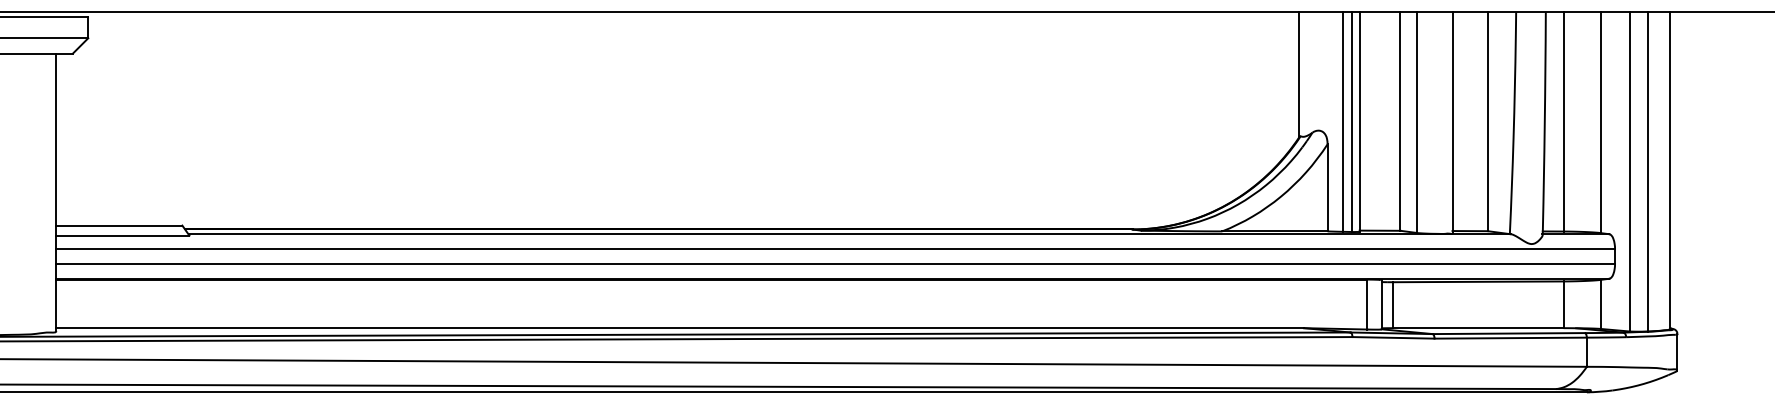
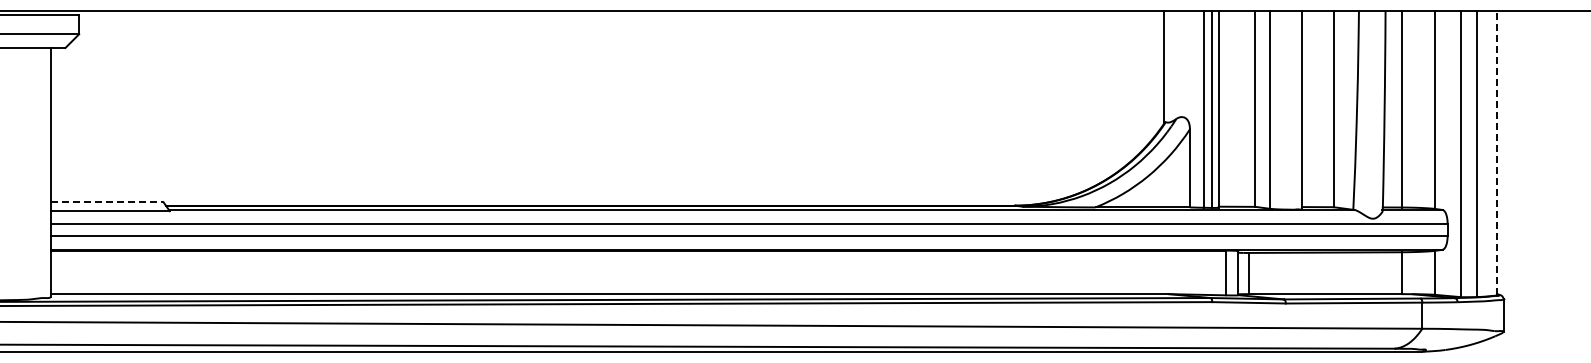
line: (1669, 170) -> (1496, 152), solid -> dashed
line: (119, 225) -> (107, 202), solid -> dashed

